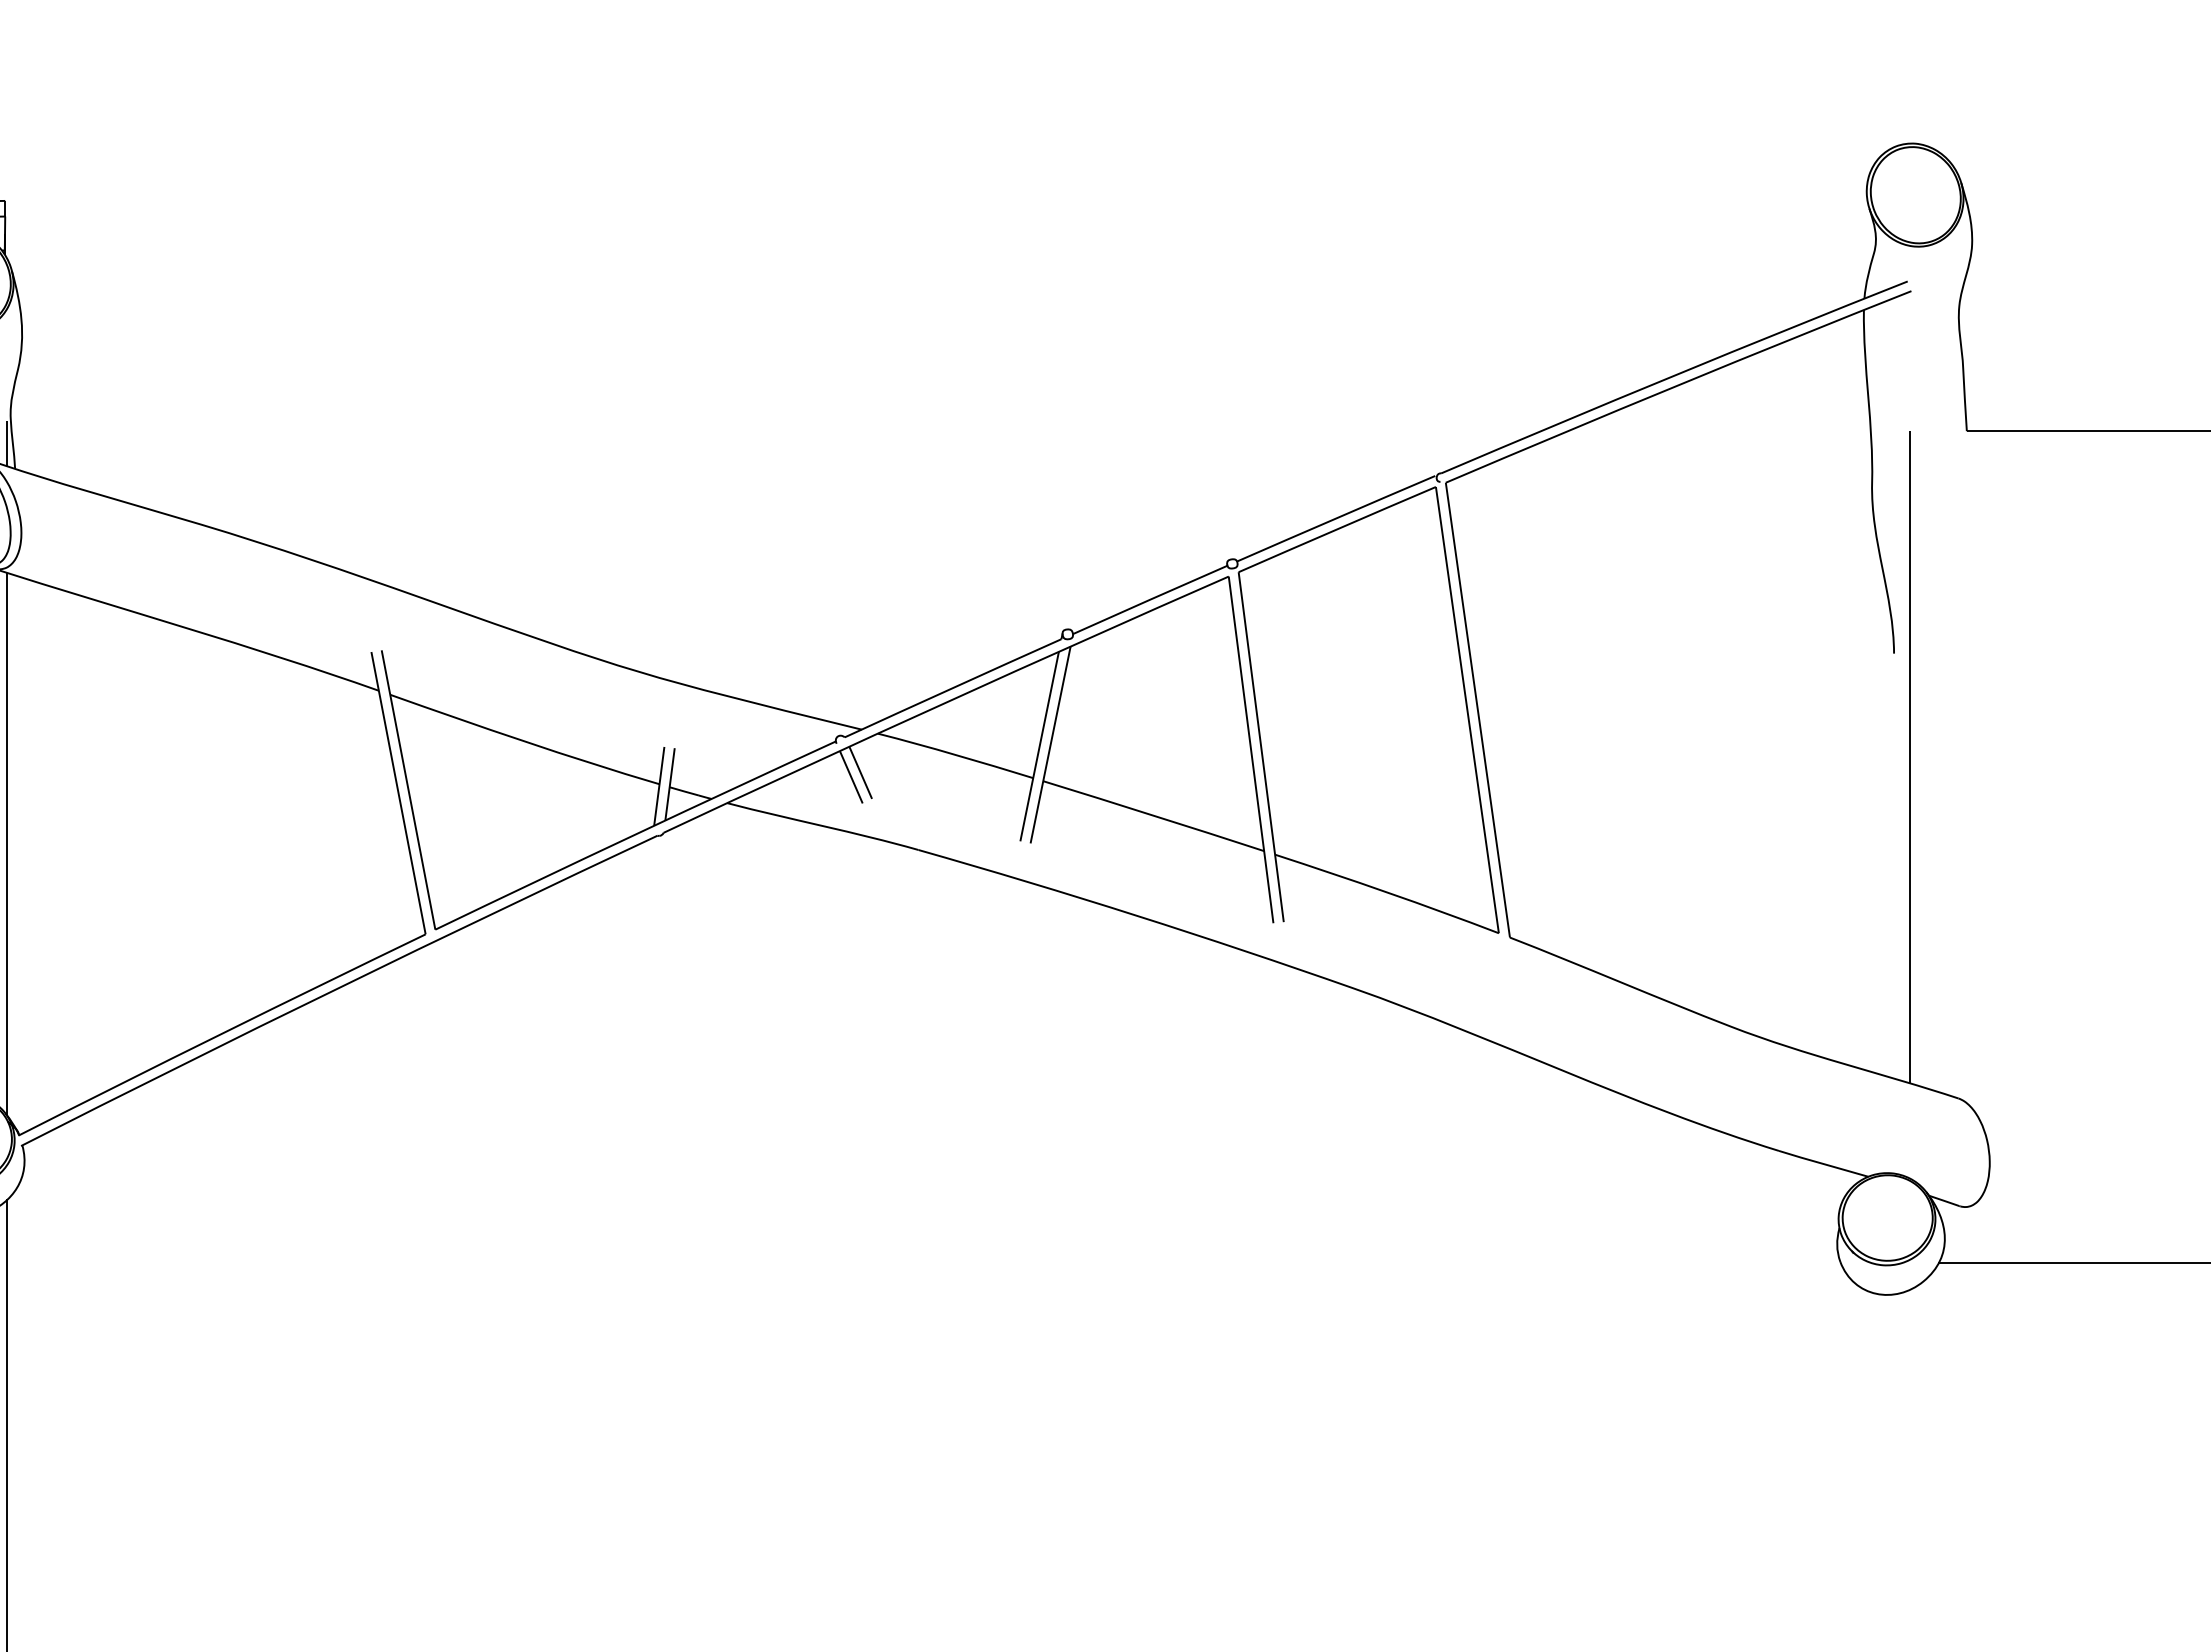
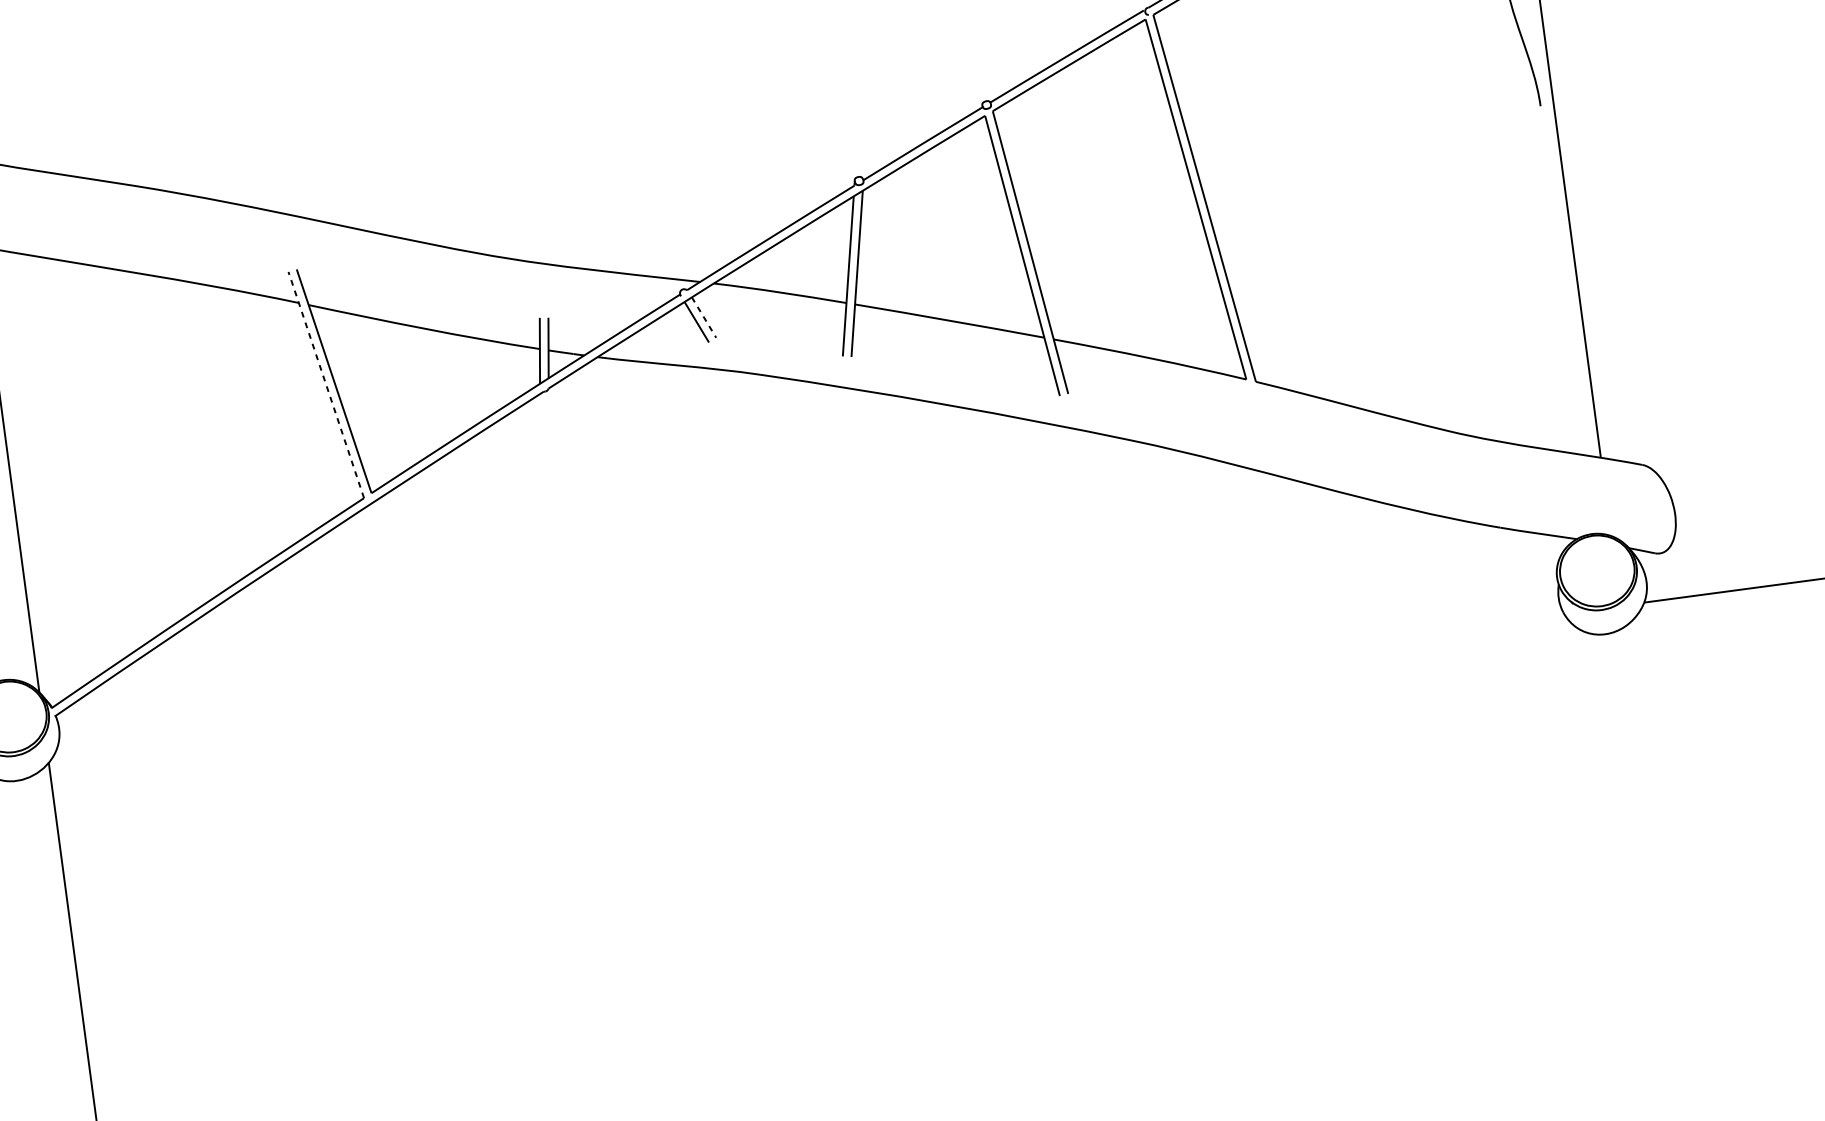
line: (860, 773) -> (703, 318), solid -> dashed
line: (398, 793) -> (326, 385), solid -> dashed

